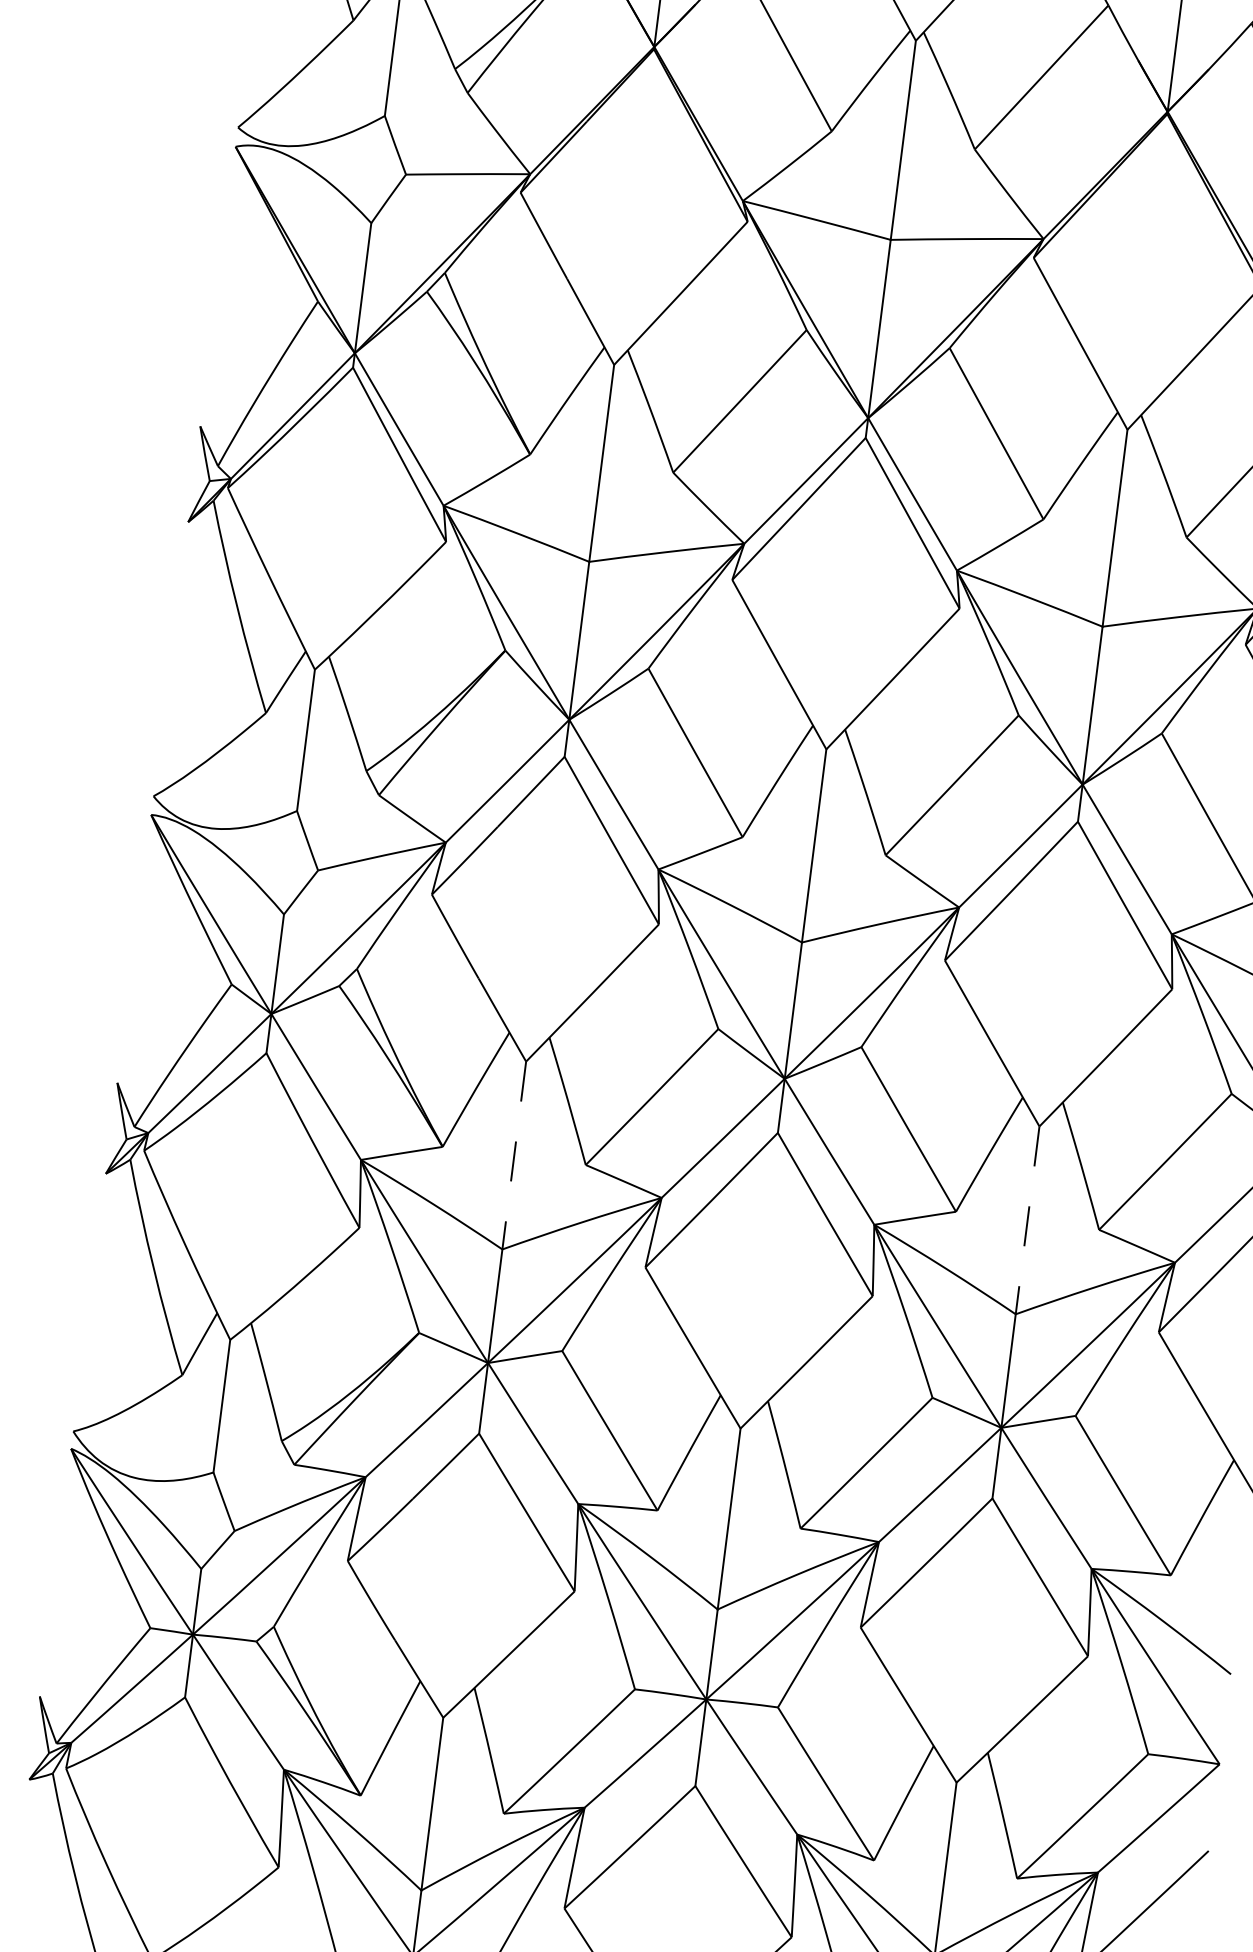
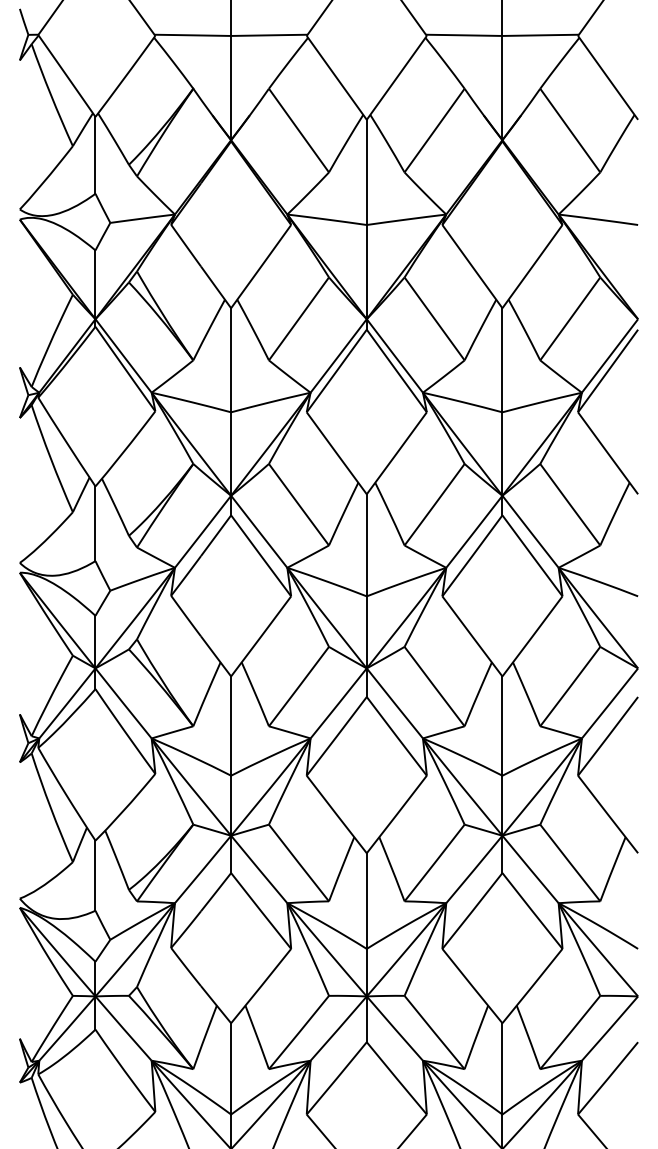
line: (514, 1156) -> (231, 726), dashed -> solid
line: (1027, 1221) -> (502, 726), dashed -> solid

